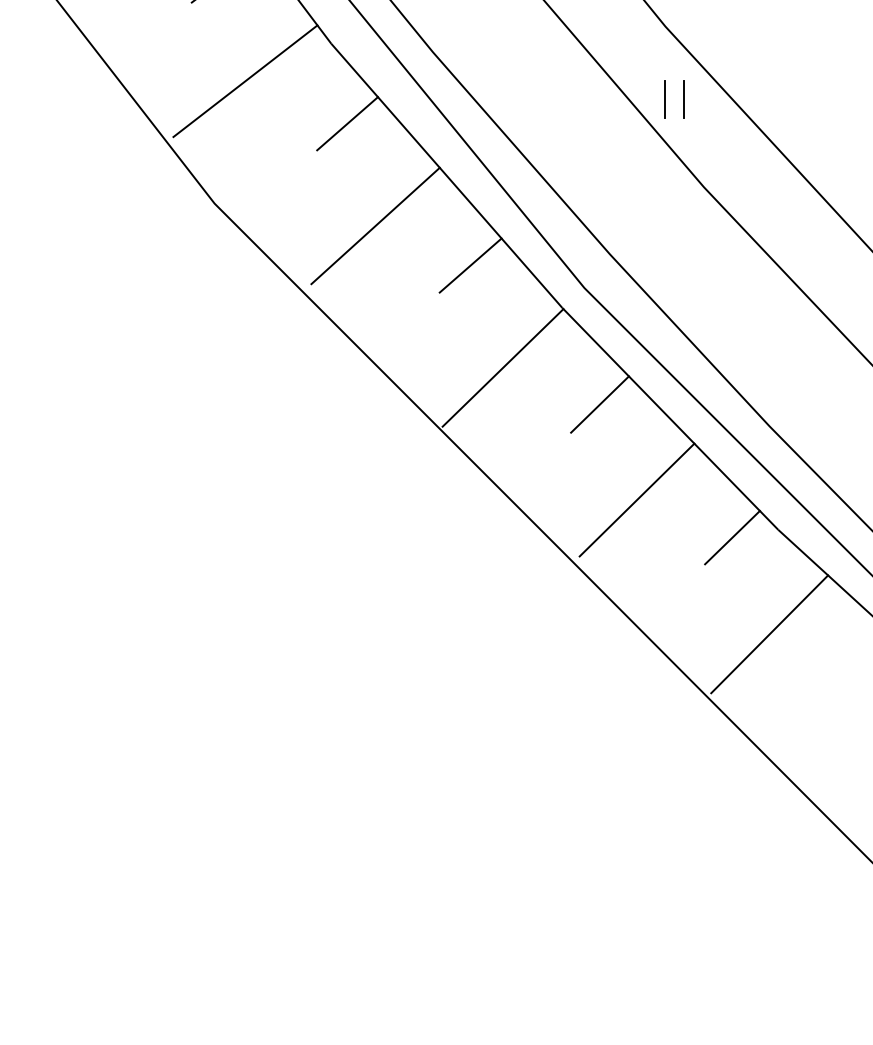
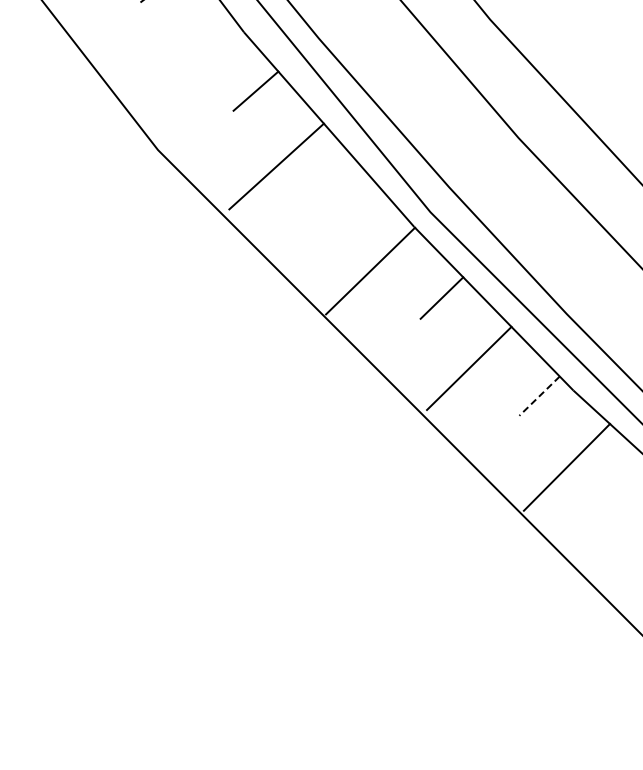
line: (245, 80) -> (180, 59), removed
part: (674, 98) -> (496, 72), removed
line: (470, 265) -> (346, 195), removed
line: (732, 538) -> (539, 396), solid -> dashed

